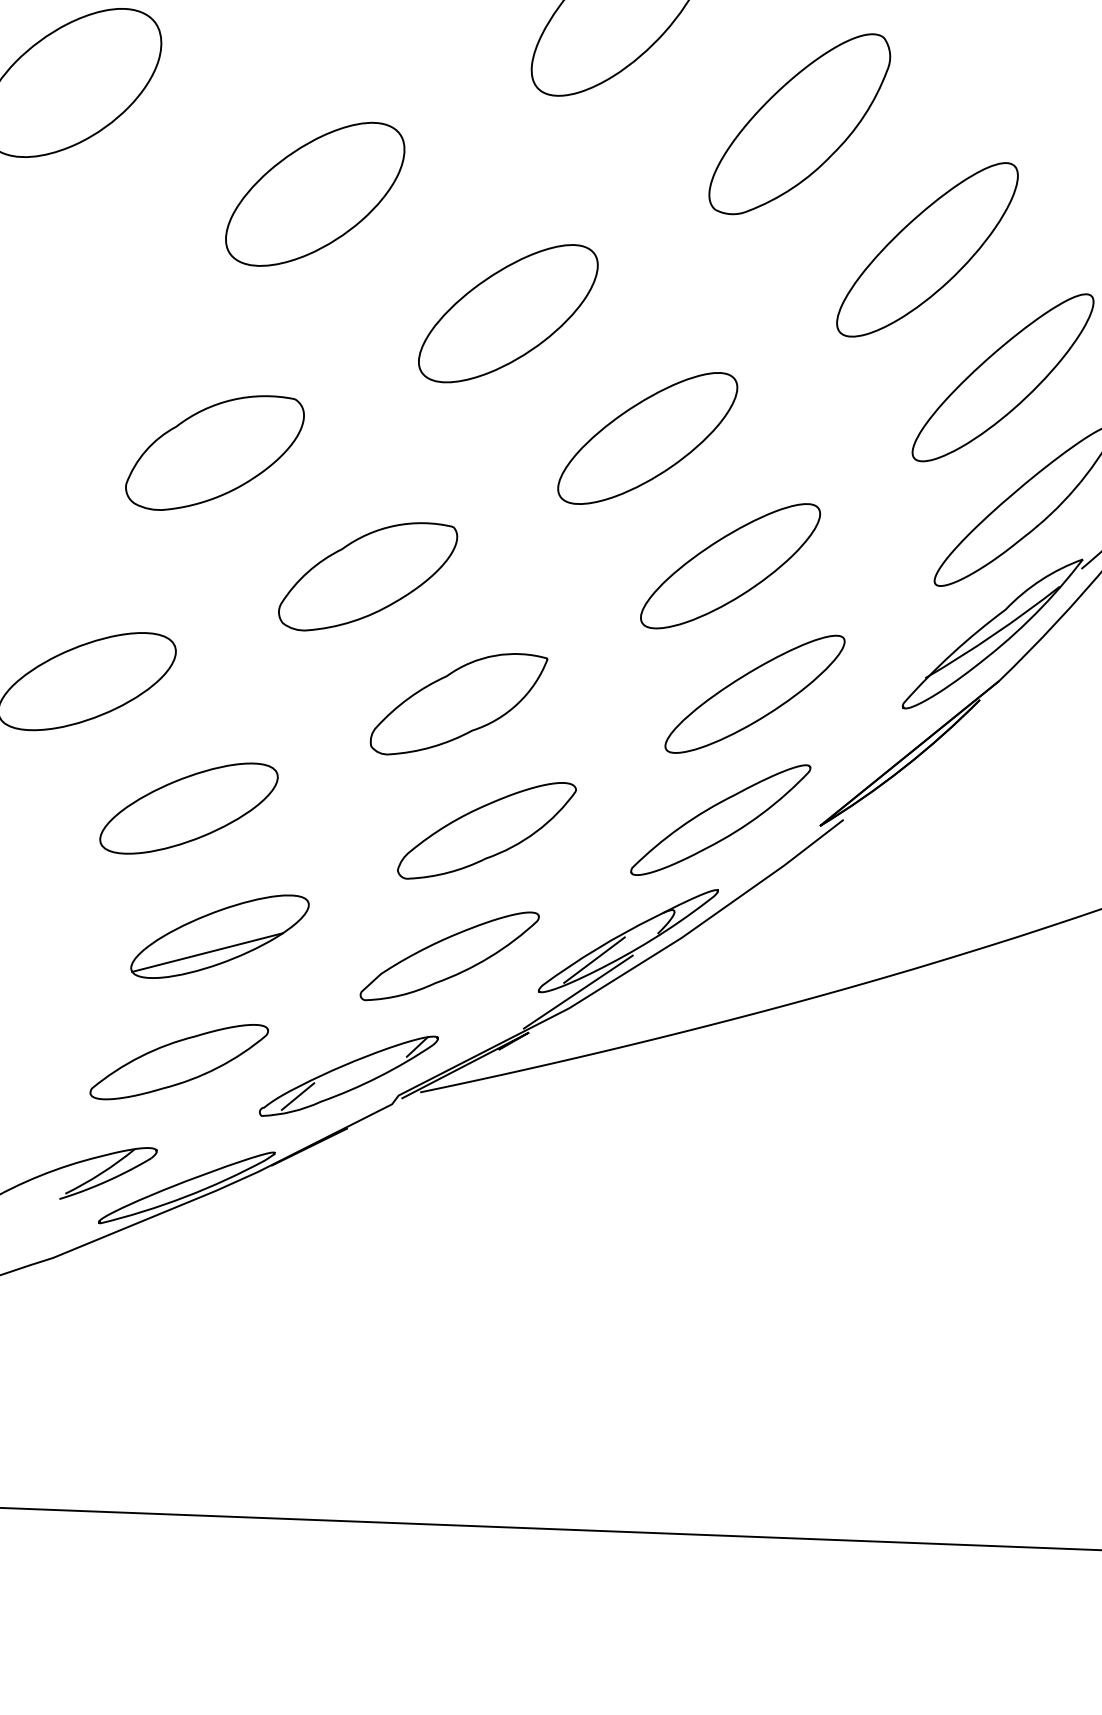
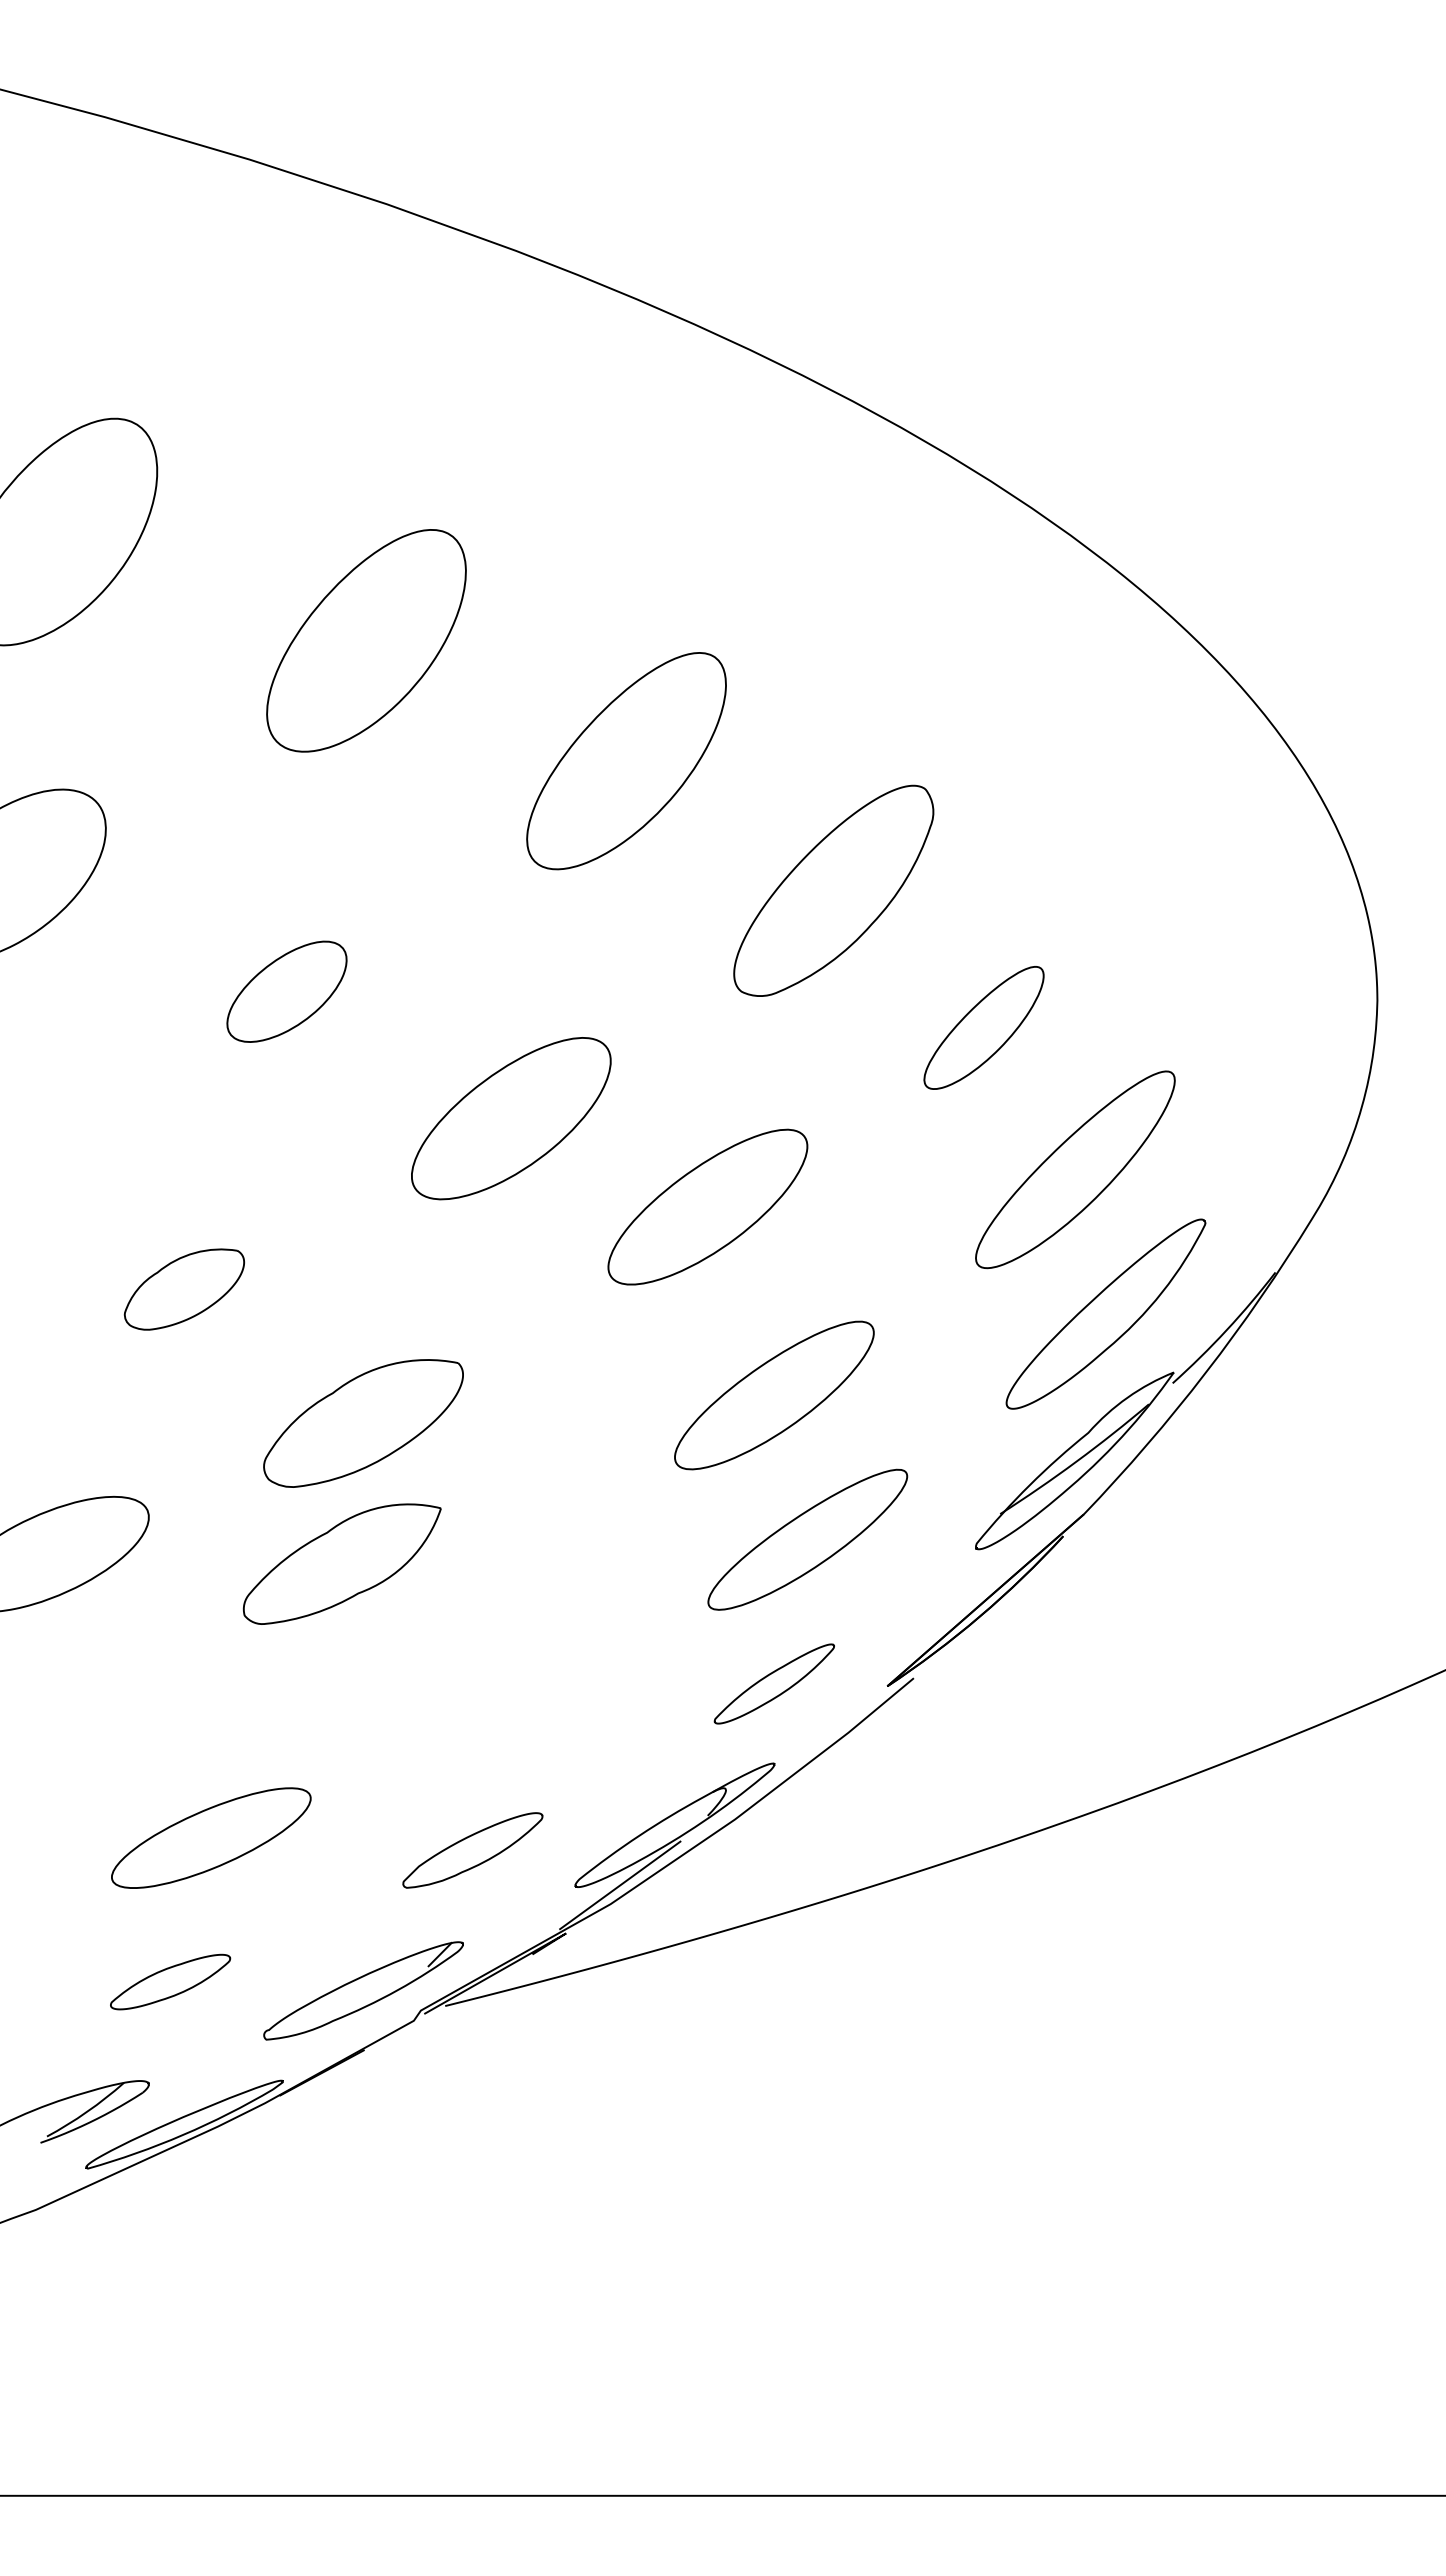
part: (314, 194) -> (286, 991), size x0.6
part: (926, 249) -> (983, 1027), size x0.6
part: (647, 437) -> (707, 1206), moved
part: (214, 452) -> (184, 1289), size x0.6
part: (458, 703) -> (341, 1563), moved
part: (188, 808) -> (170, 1693), removed
part: (720, 819) -> (774, 1683), size x0.6
part: (486, 830) -> (509, 1706), removed
line: (207, 952) -> (197, 1856), removed
part: (449, 956) -> (472, 1850), size x0.7
line: (593, 960) -> (636, 1848), removed
part: (179, 1061) -> (170, 1981), size x0.6
line: (297, 1096) -> (306, 2015), removed

